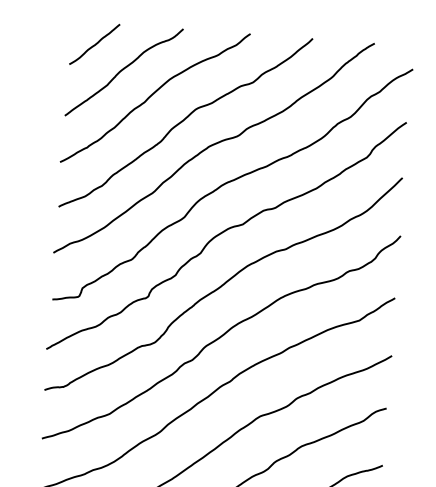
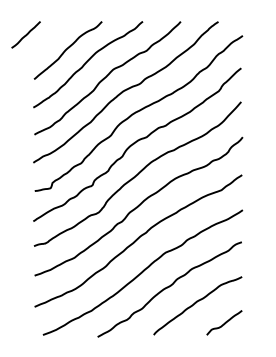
line: (93, 43) -> (25, 34), moved

